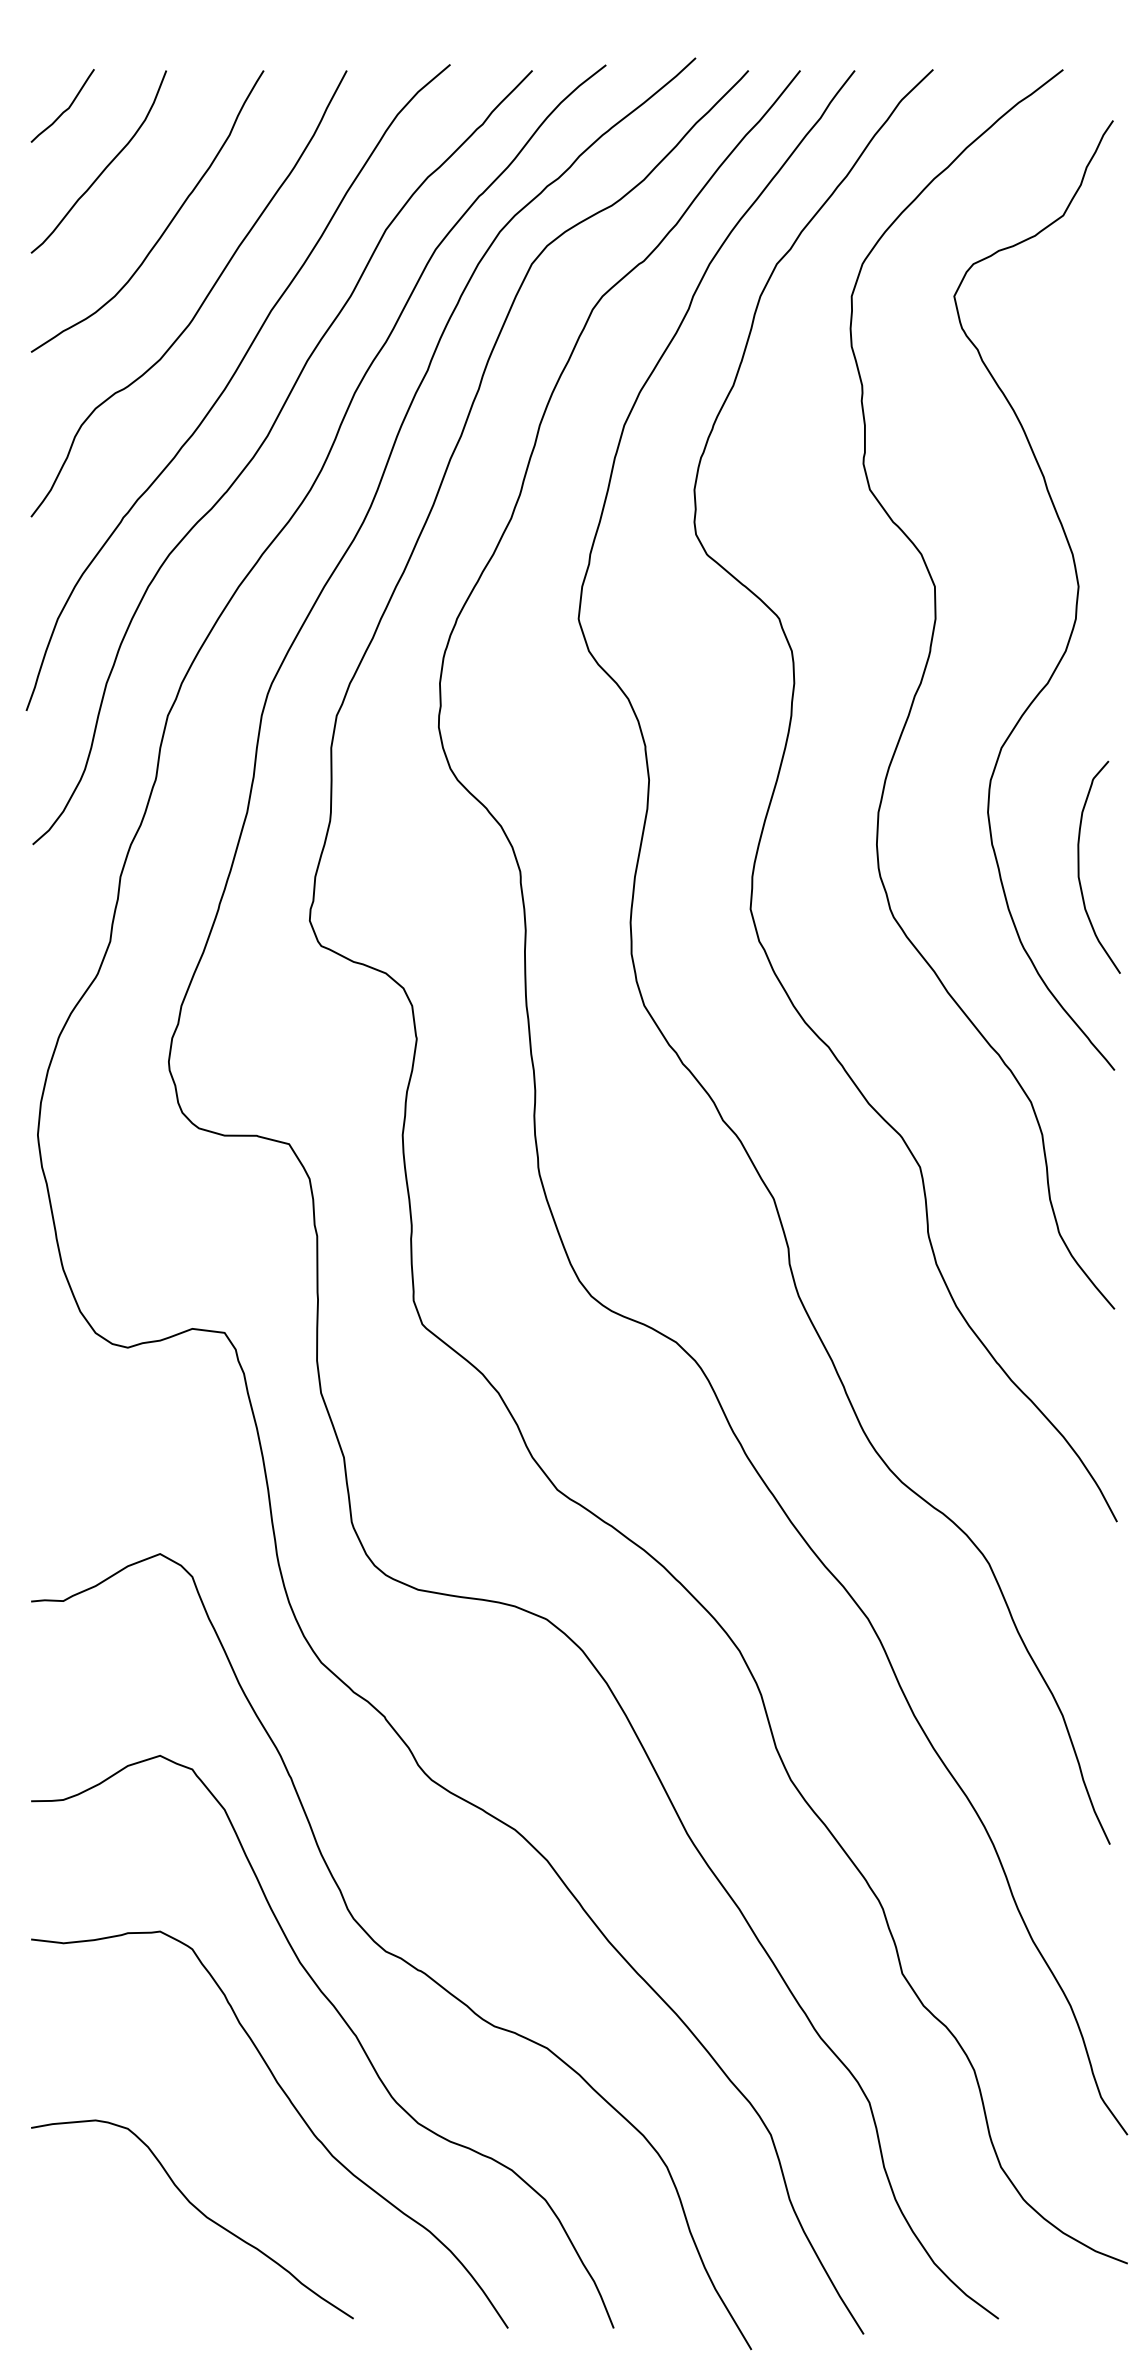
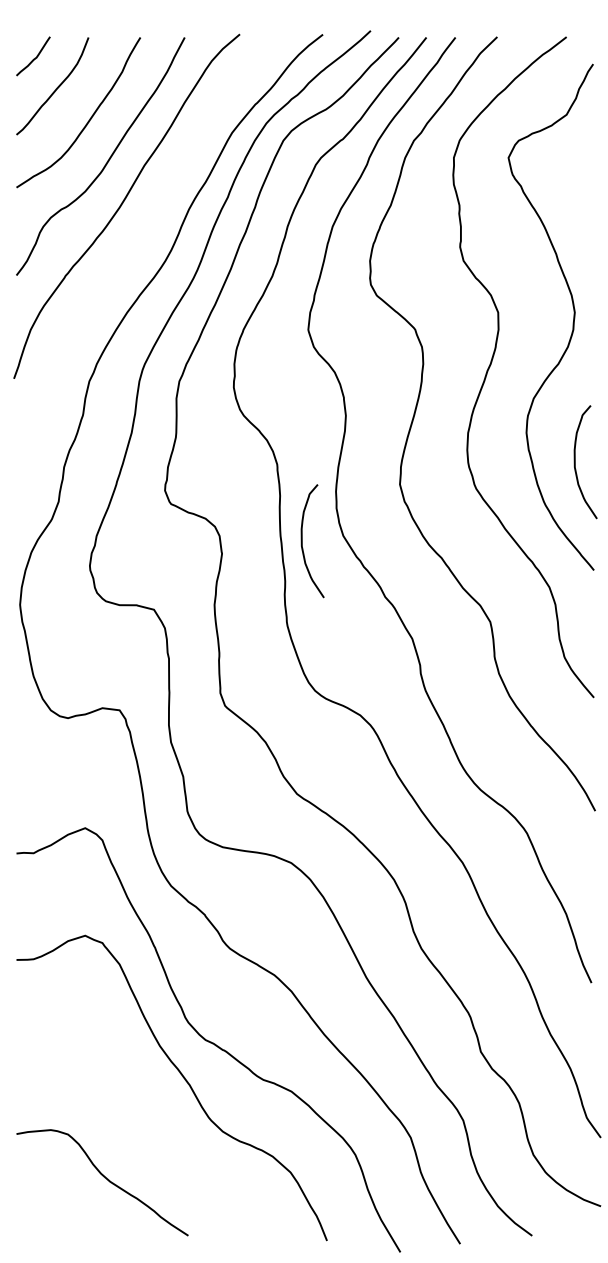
curve: (263, 445) -> (140, 237), removed
curve: (567, 1016) -> (302, 541), added
curve: (293, 2109) -> (156, 1124), removed

